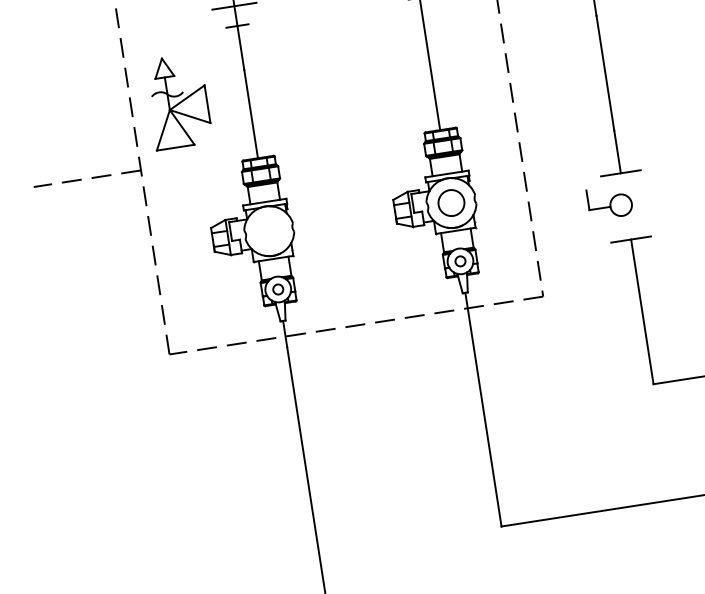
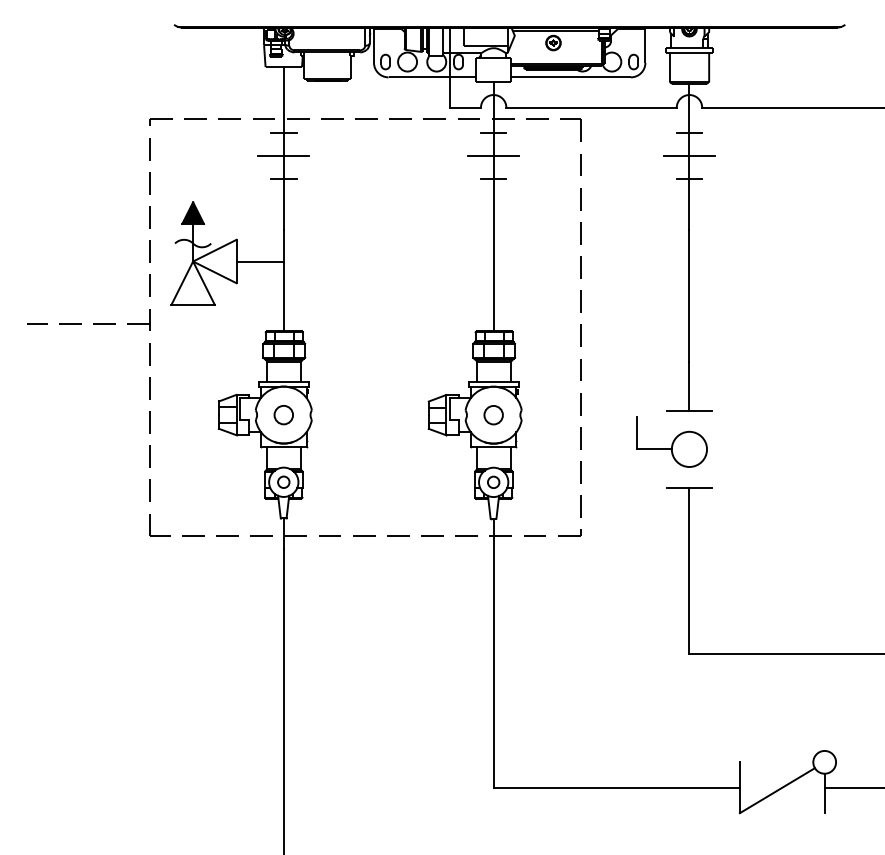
fill: (162, 67) -> (192, 212), added
line: (227, 101) -> (259, 261), added
part: (609, 201) -> (671, 441), size x1.43
circle: (451, 202) -> (493, 414), size x0.62
circle: (269, 231) -> (283, 415), added

